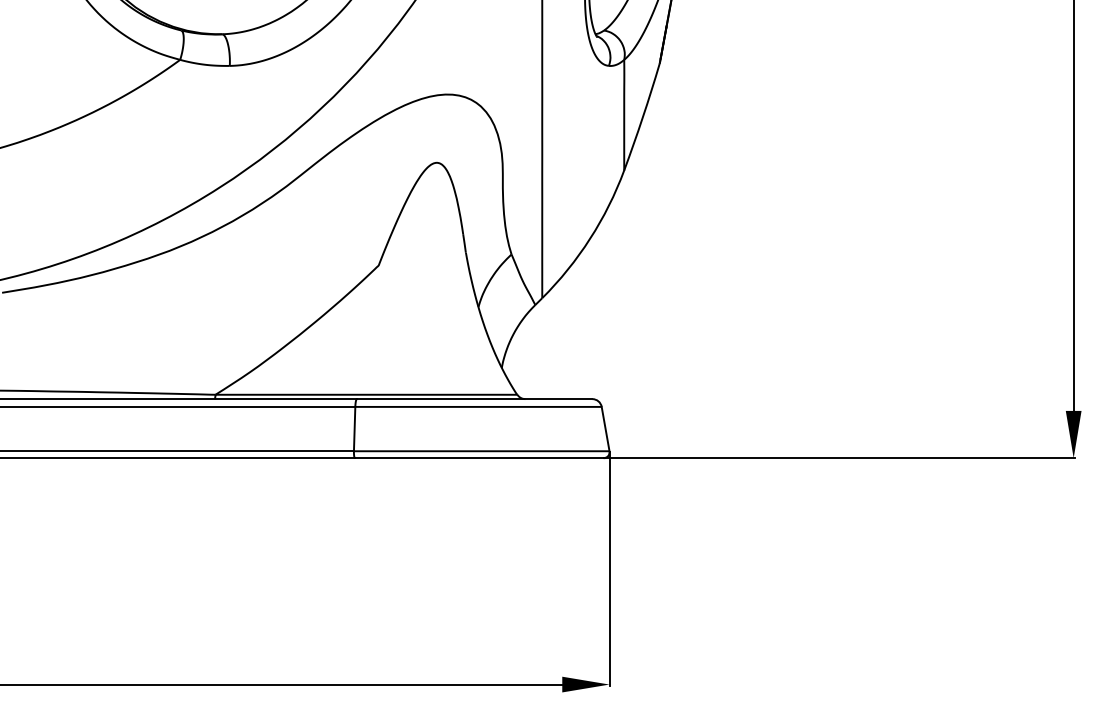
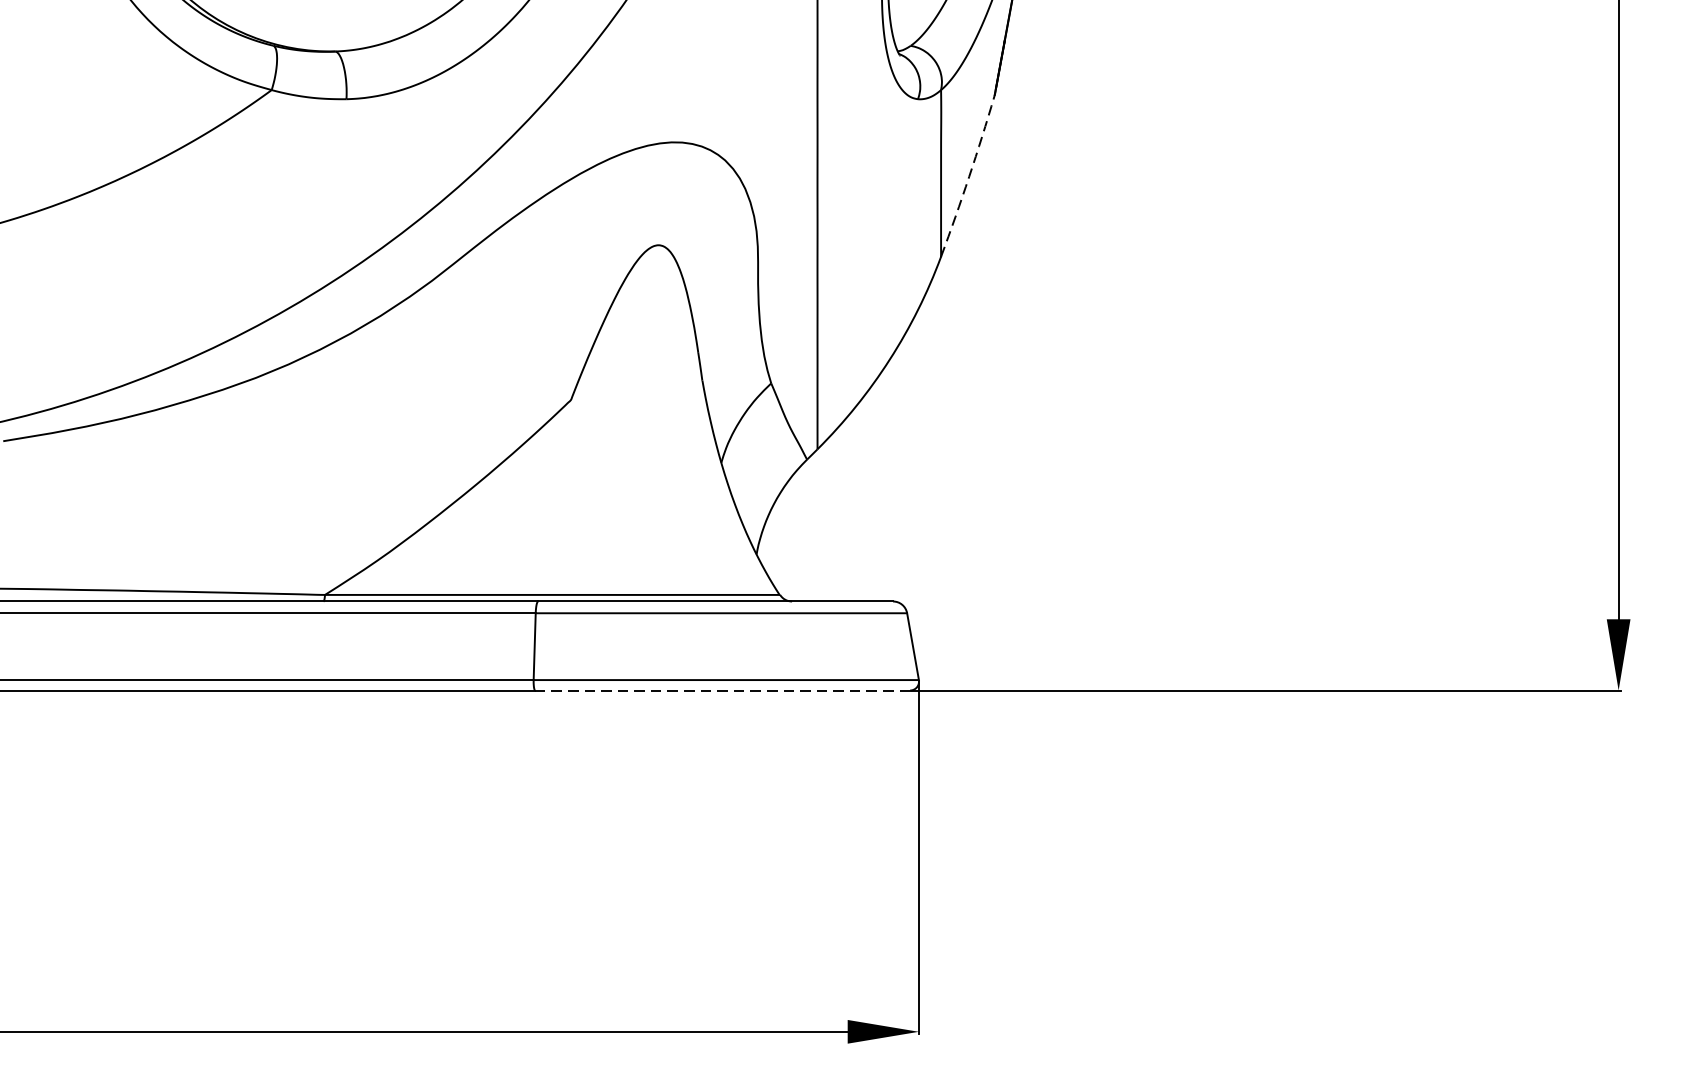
arc: (642, 117) -> (968, 176), solid -> dashed
line: (478, 458) -> (721, 691), solid -> dashed

